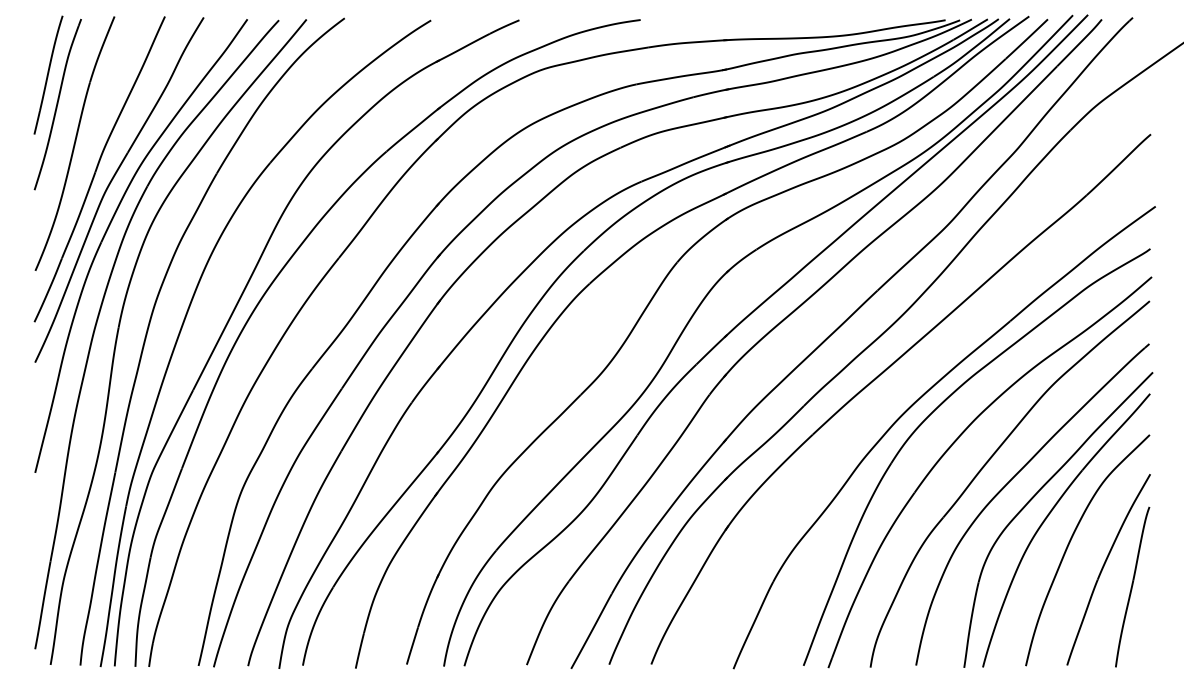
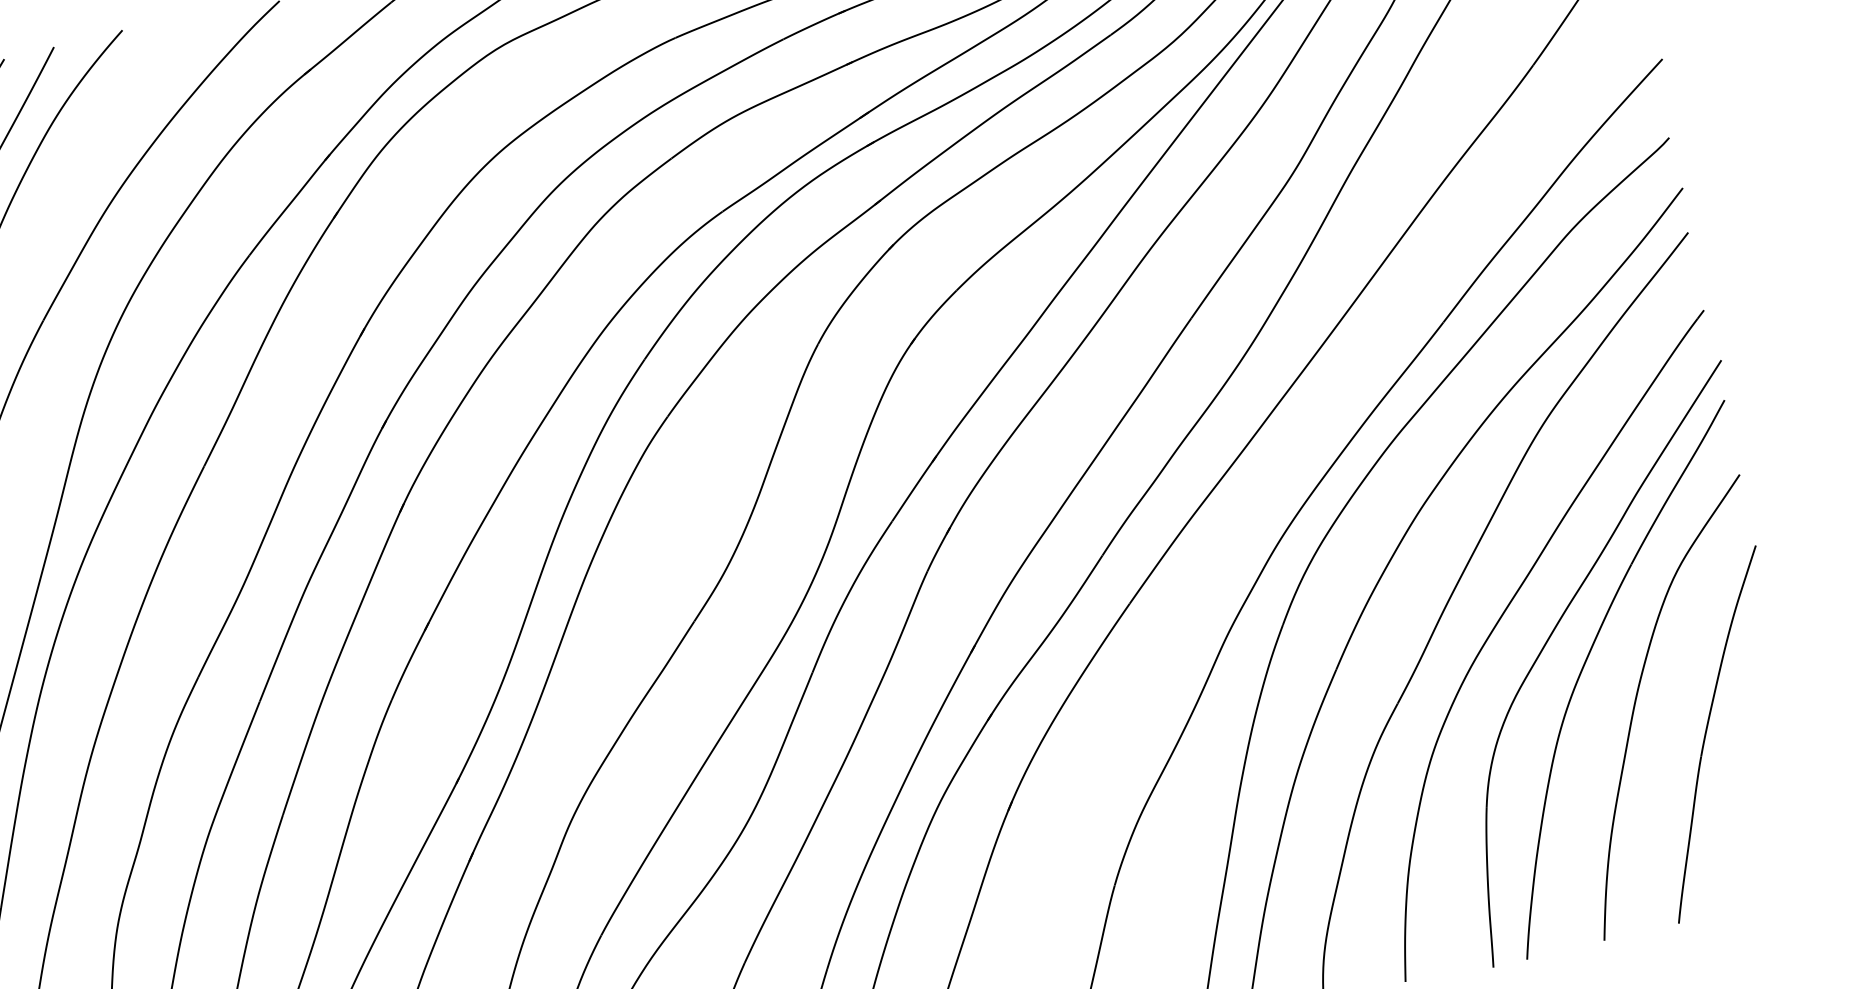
part: (1132, 586) -> (1766, 755), removed

